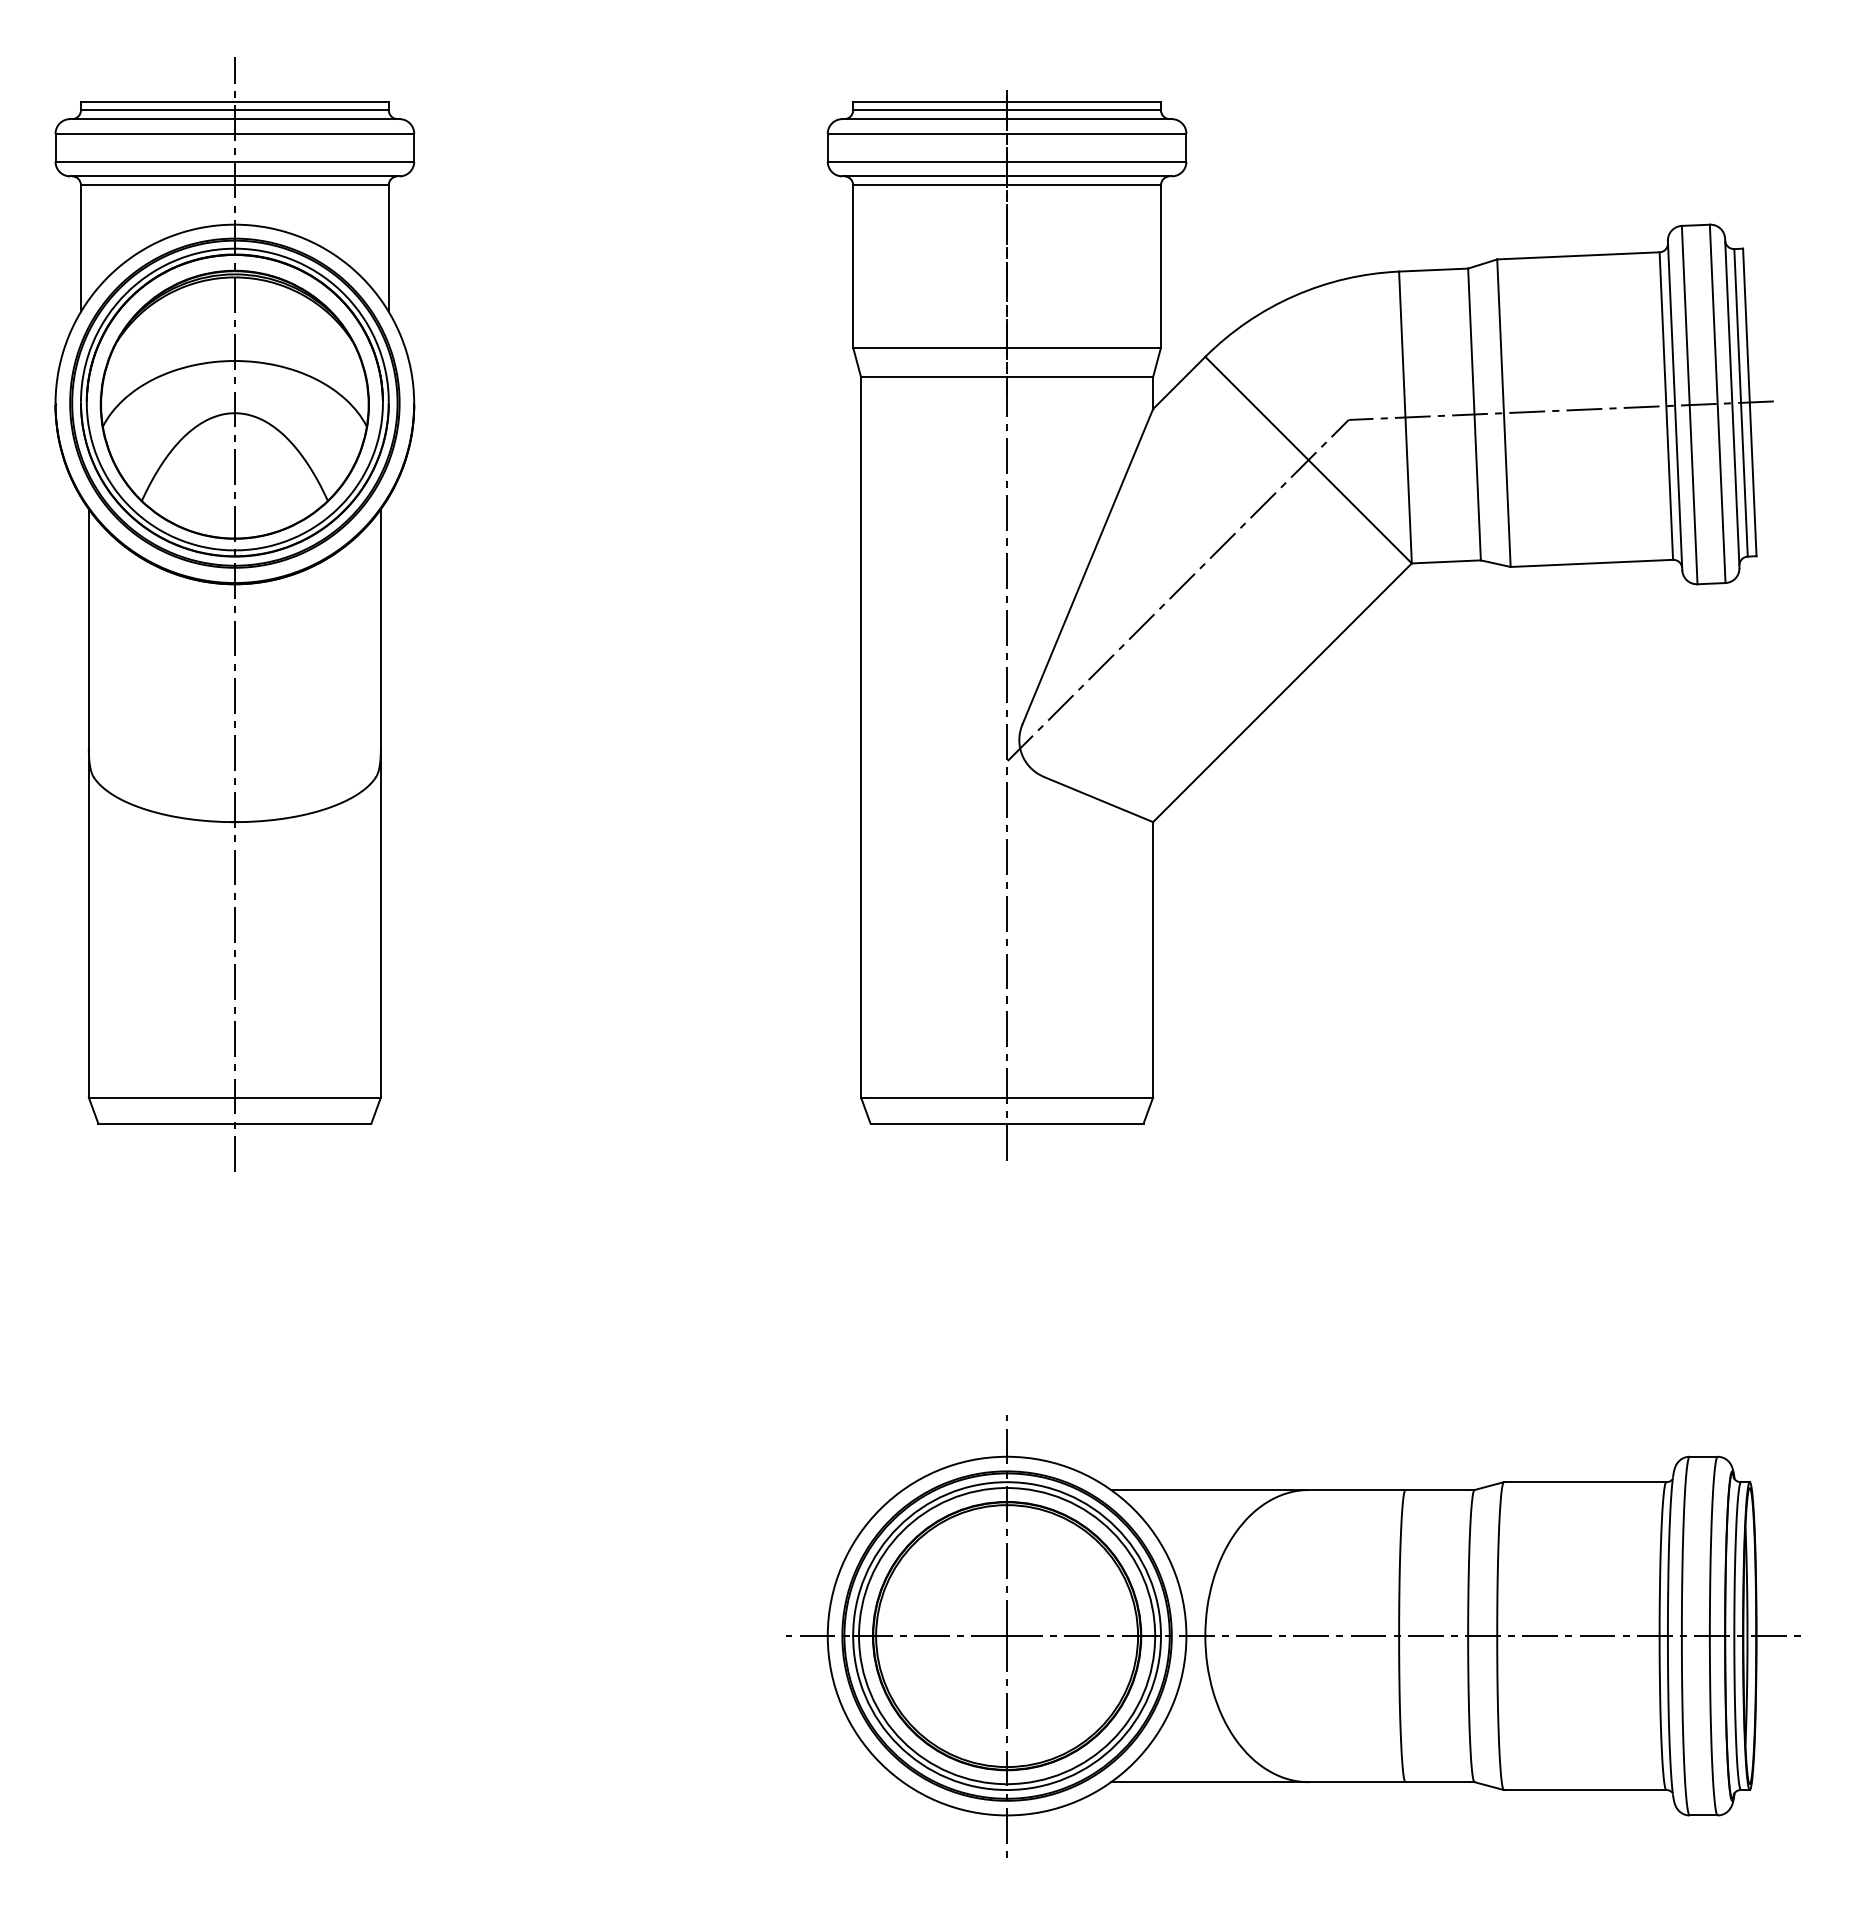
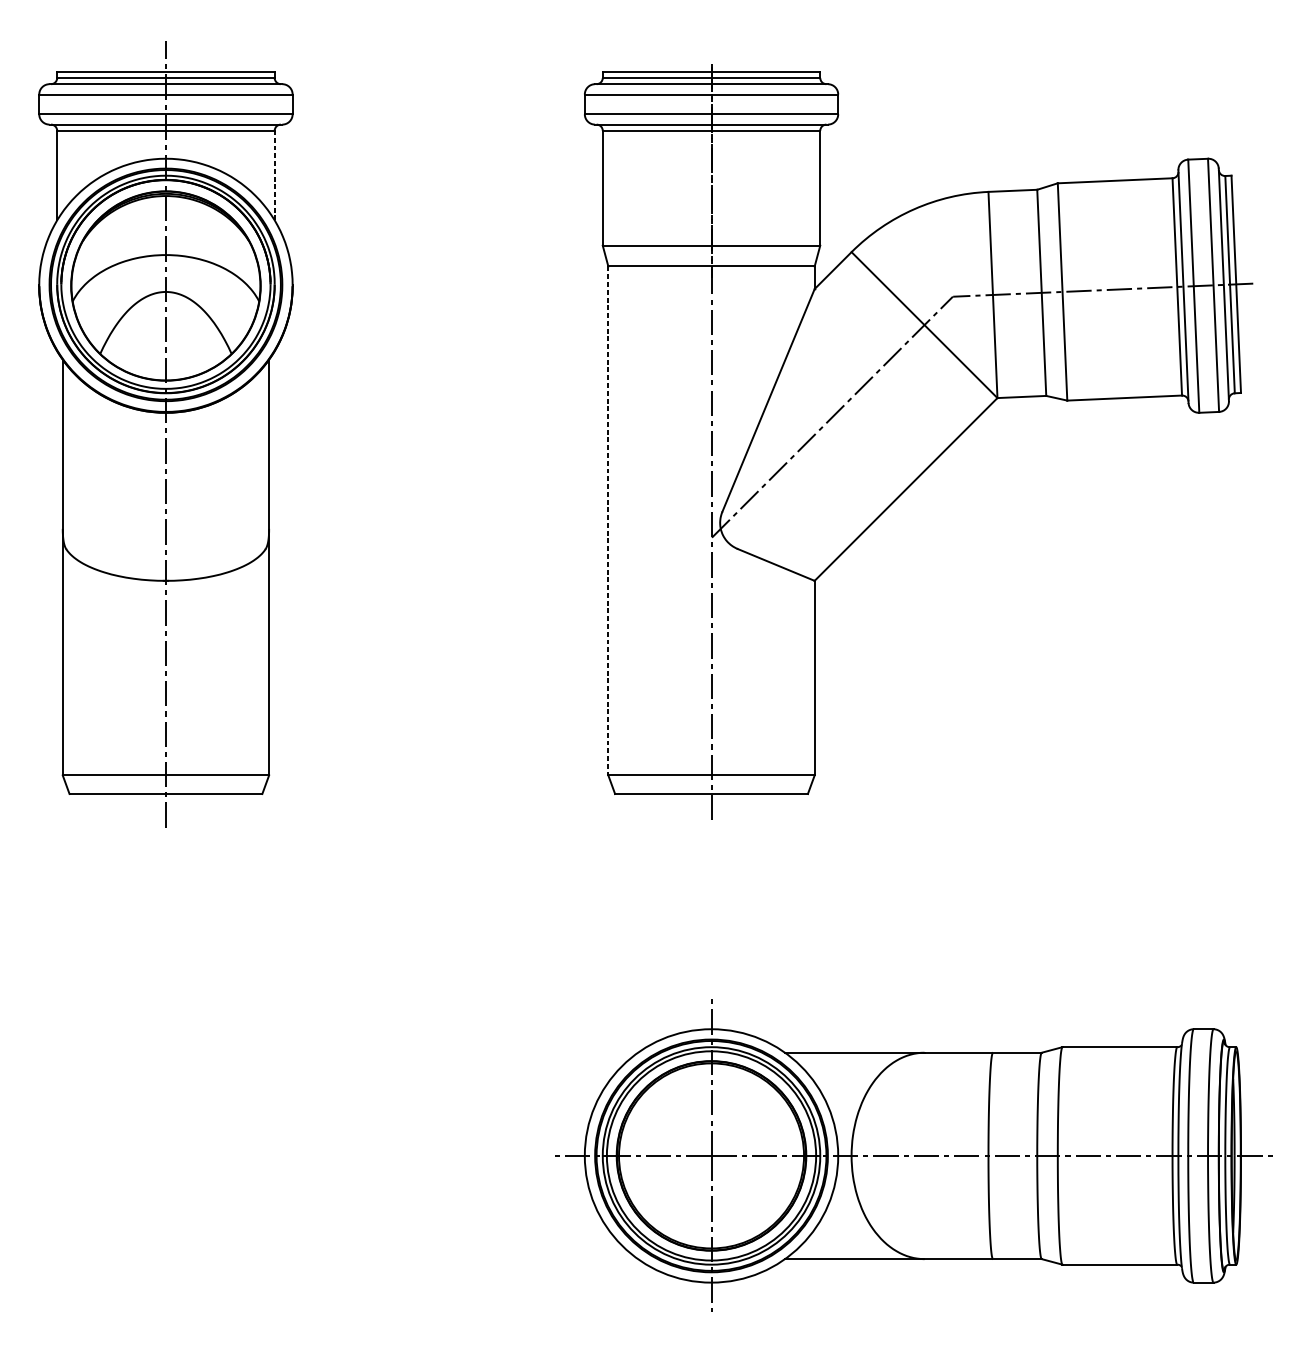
line: (388, 248) -> (274, 175), solid -> dashed
line: (861, 737) -> (608, 521), solid -> dashed

